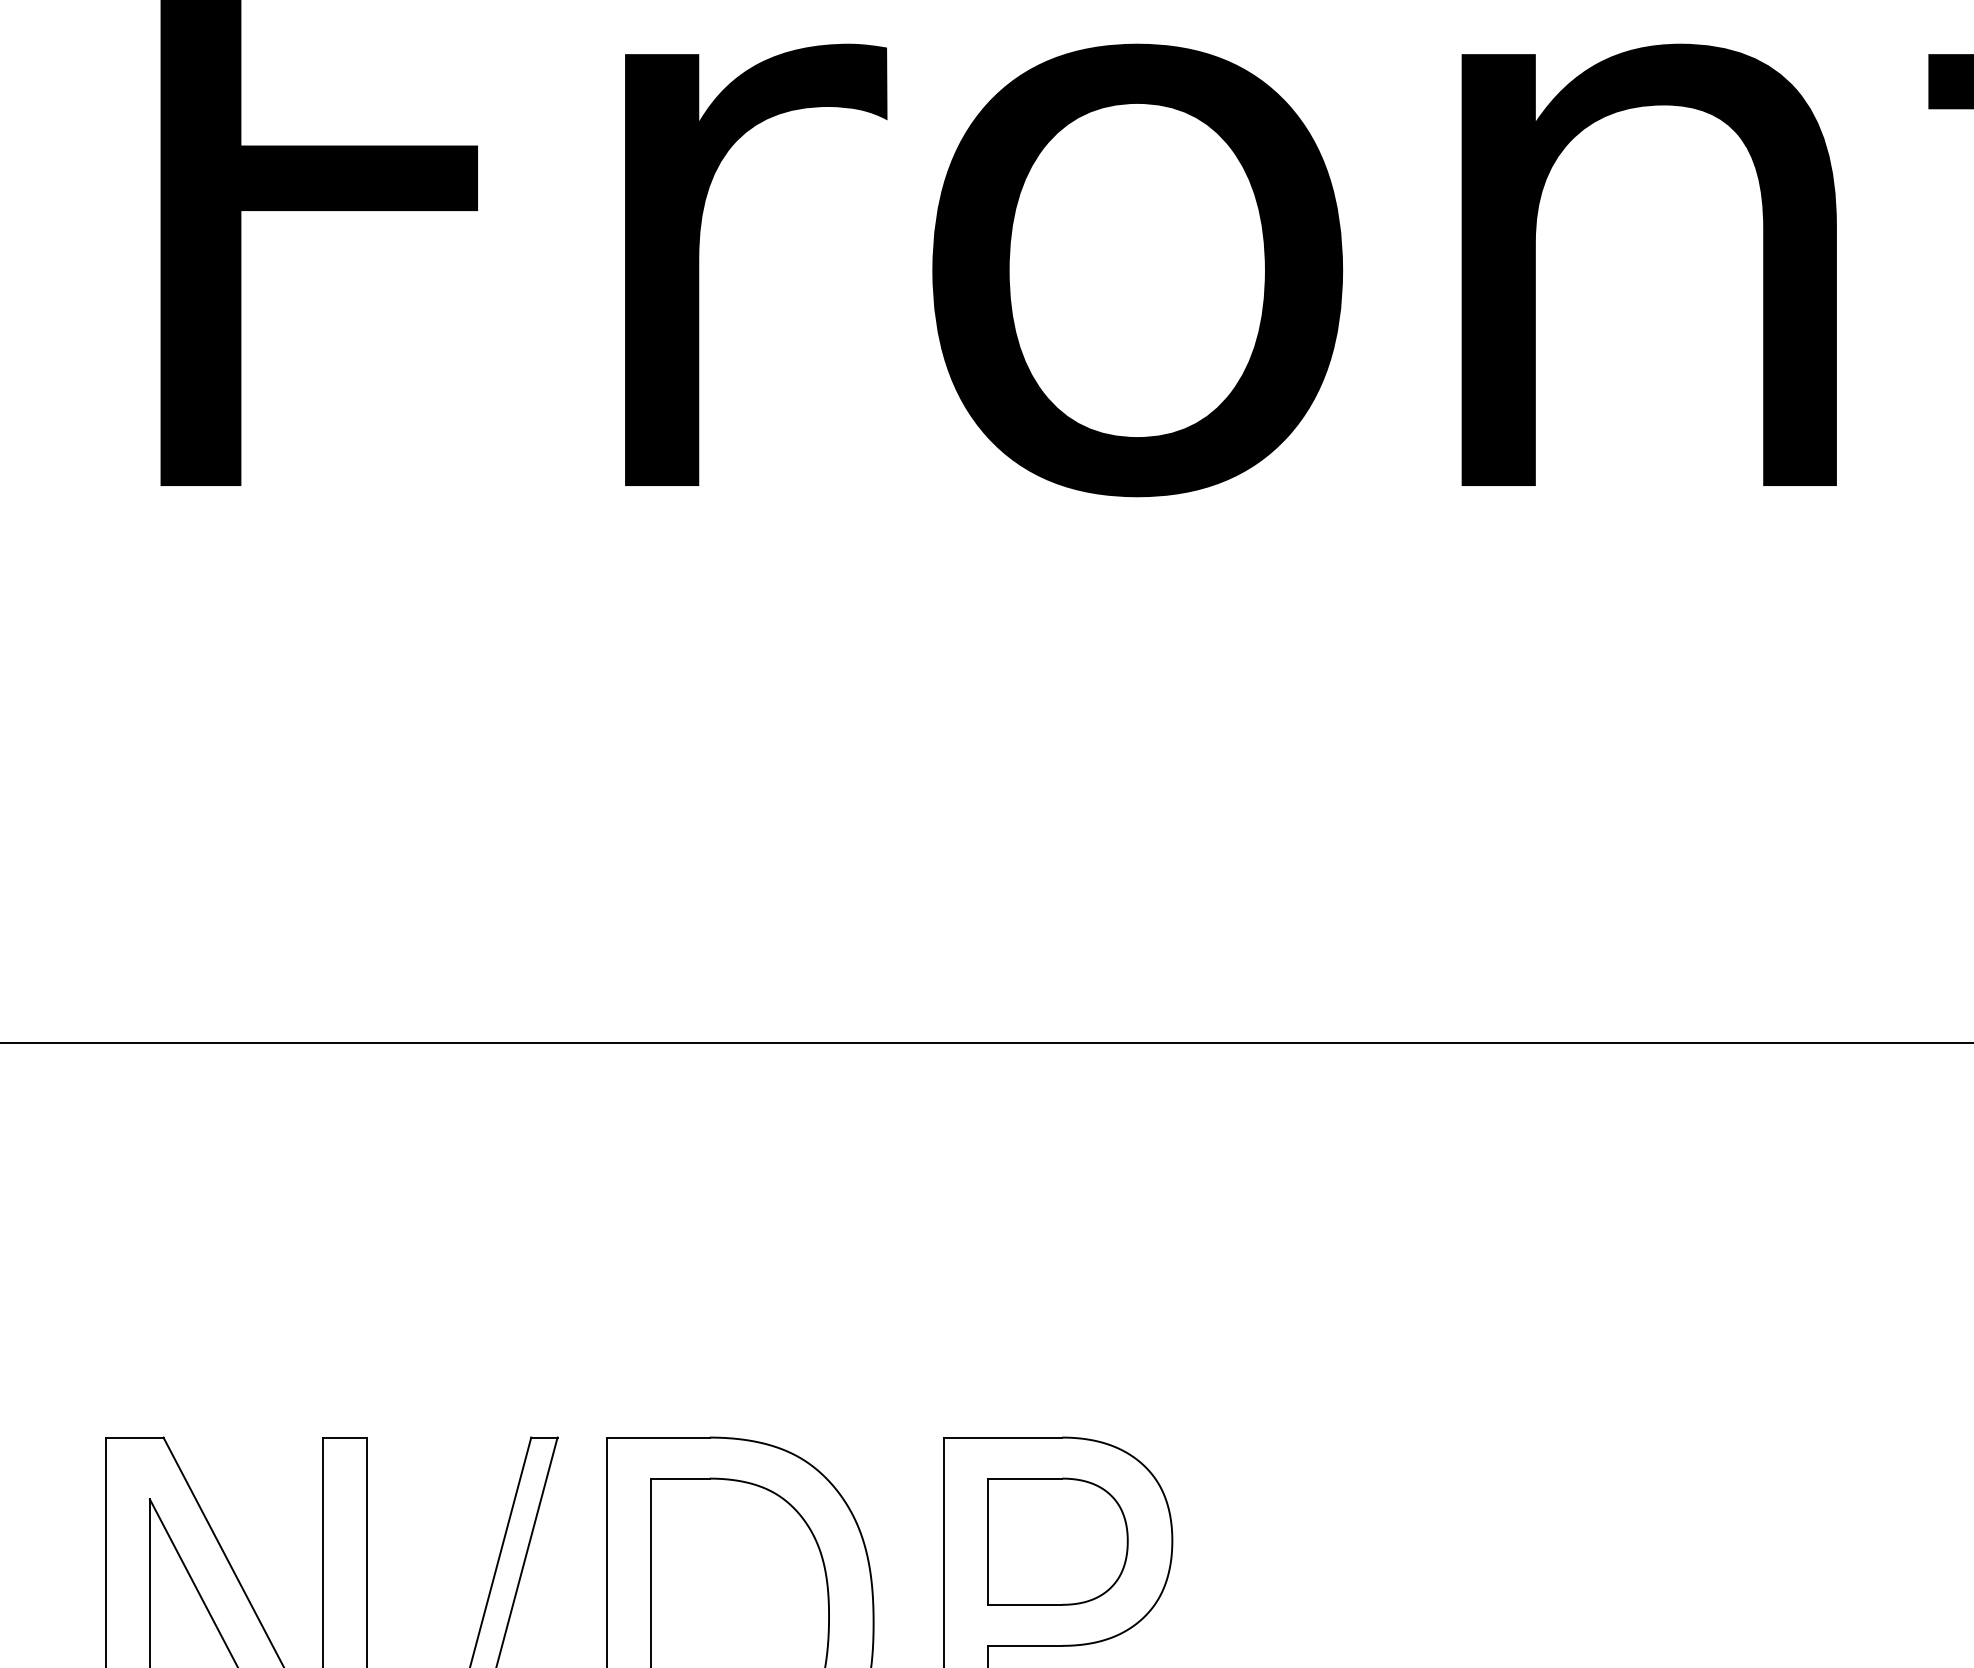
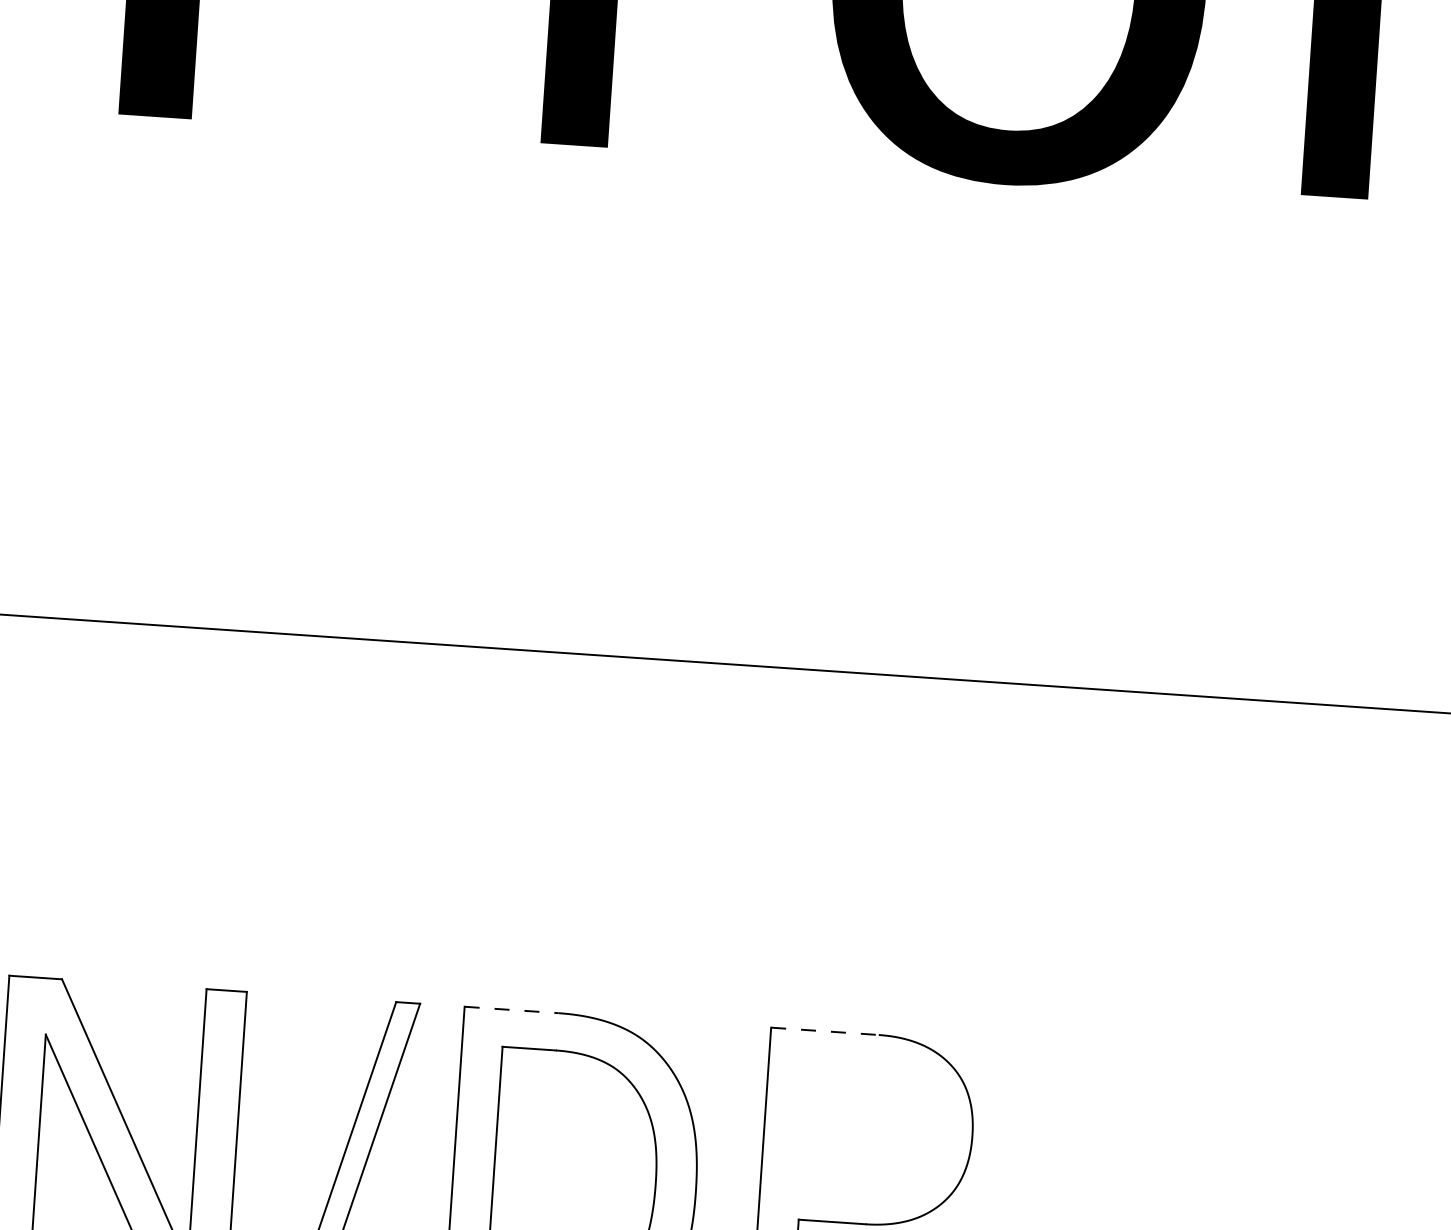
line: (658, 1437) -> (511, 1009), solid -> dashed
line: (1003, 1437) -> (825, 1031), solid -> dashed
part: (1057, 1541) -> (868, 1129), removed

